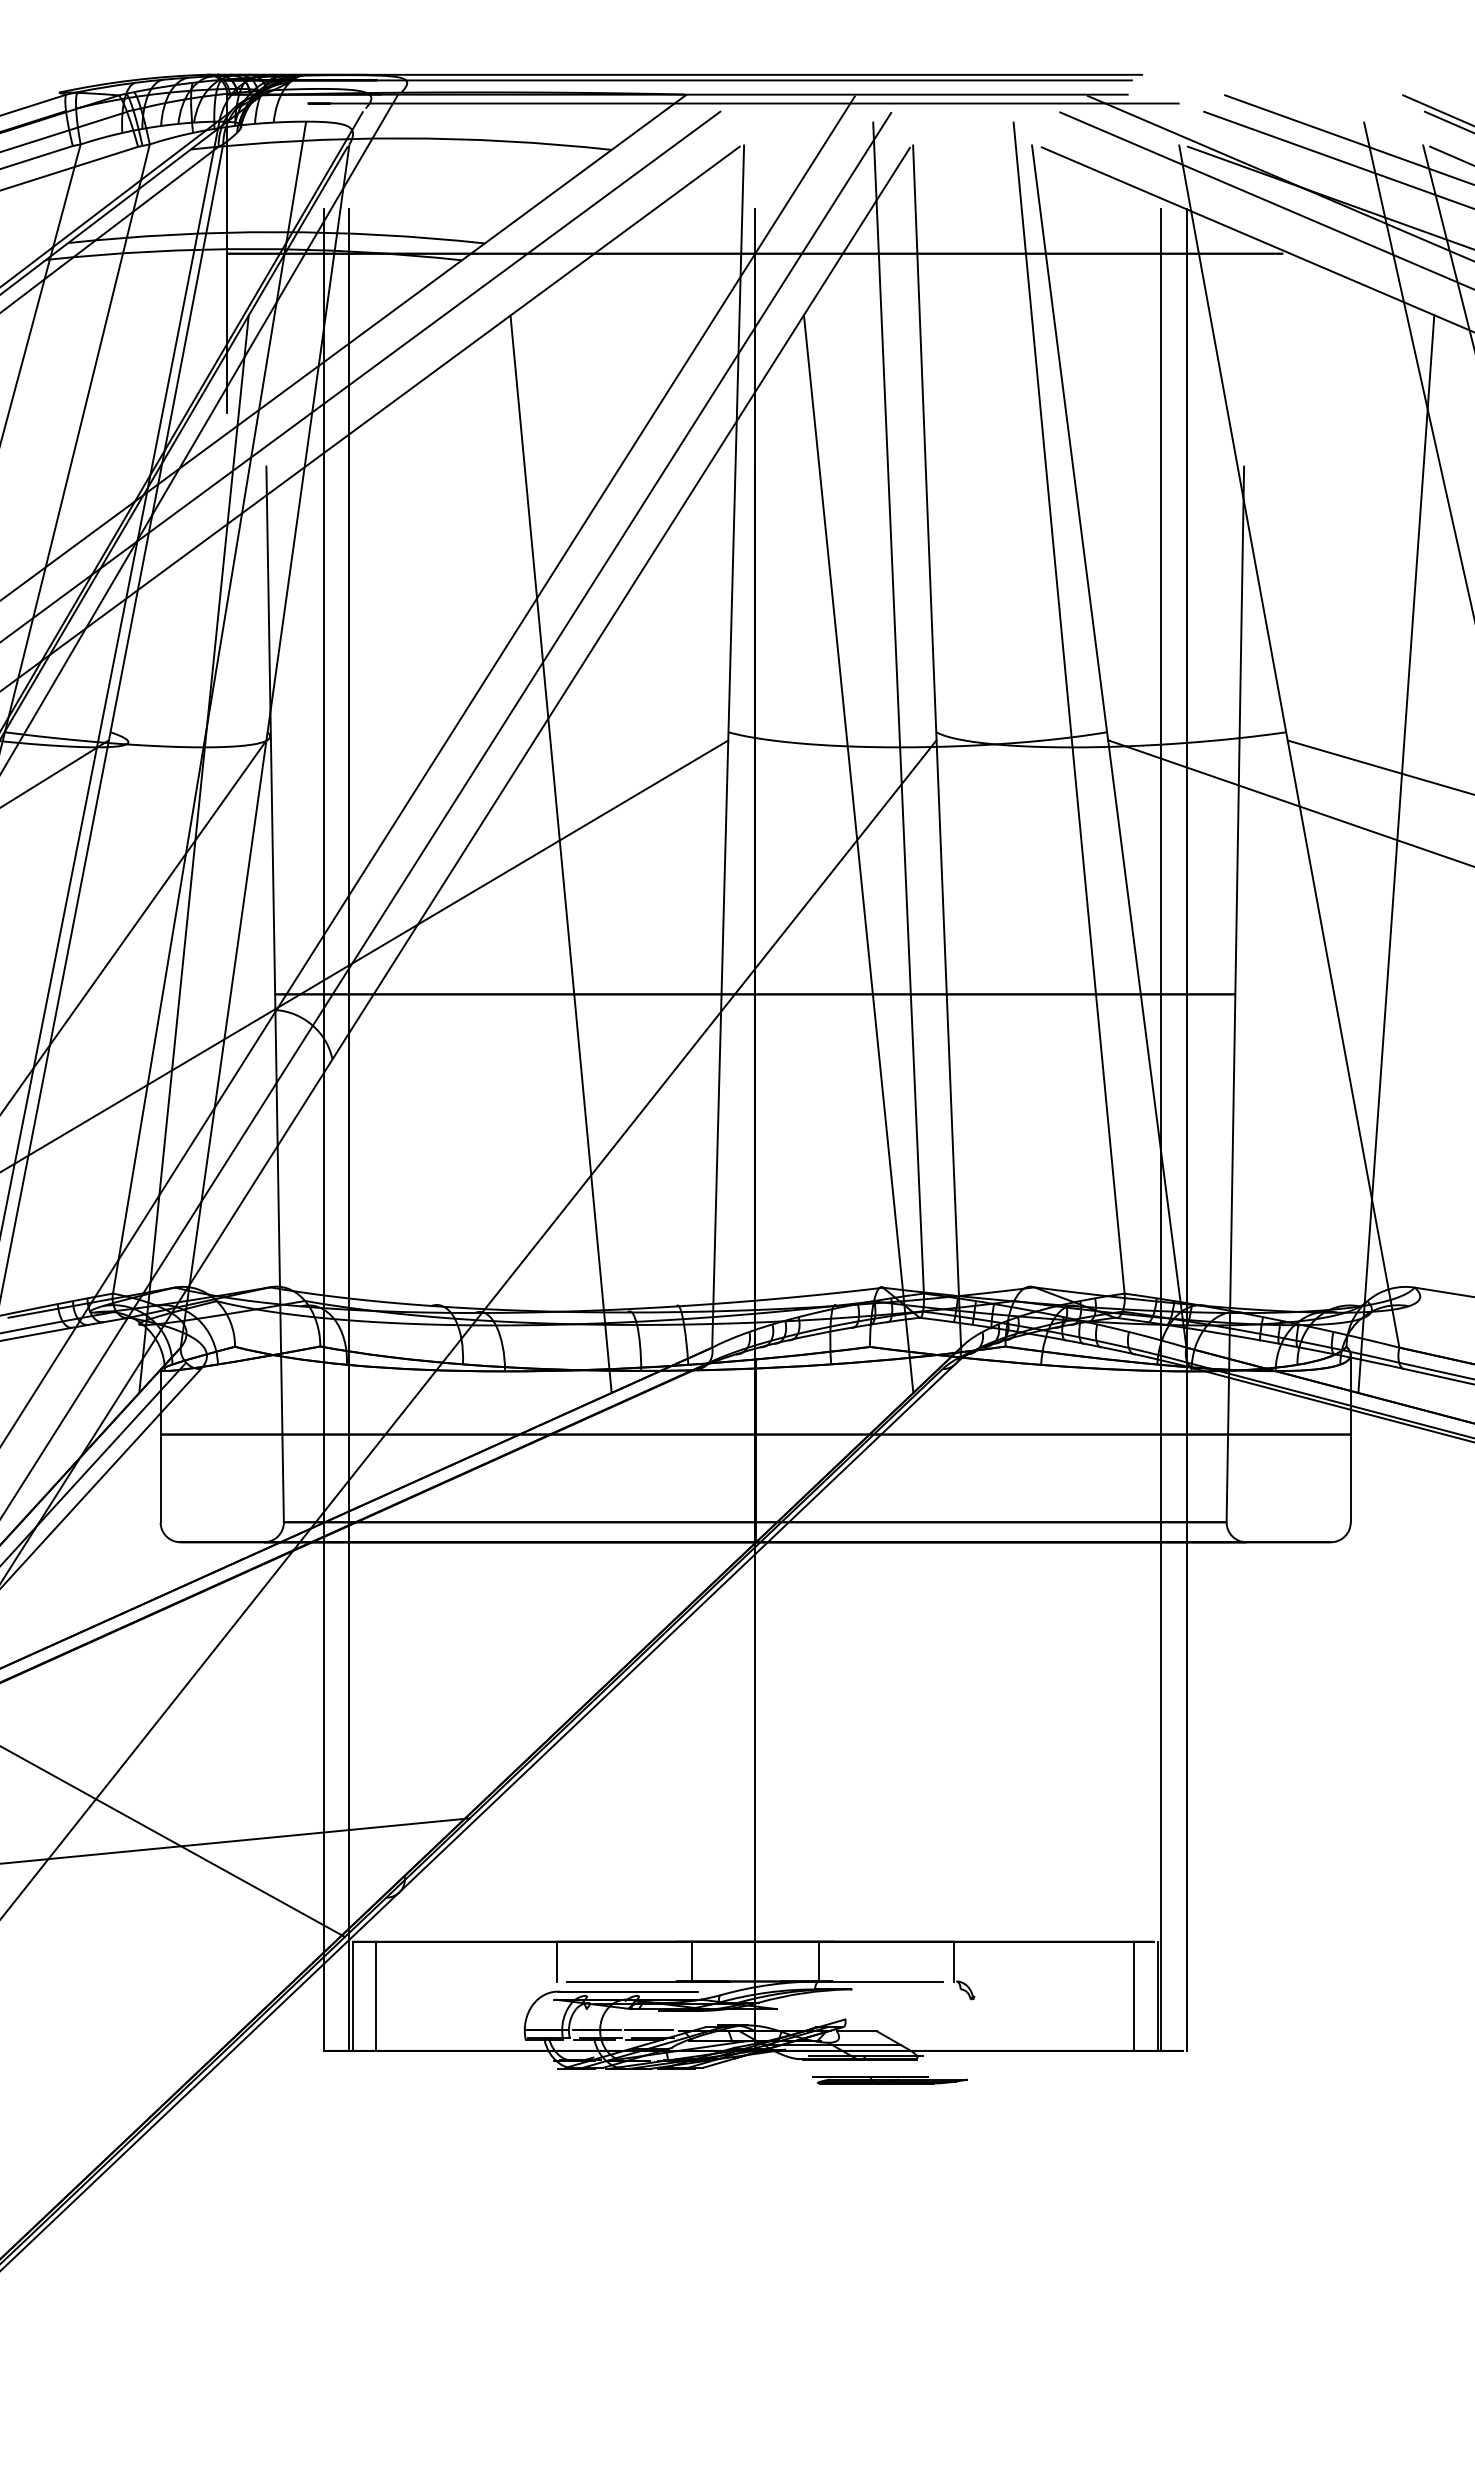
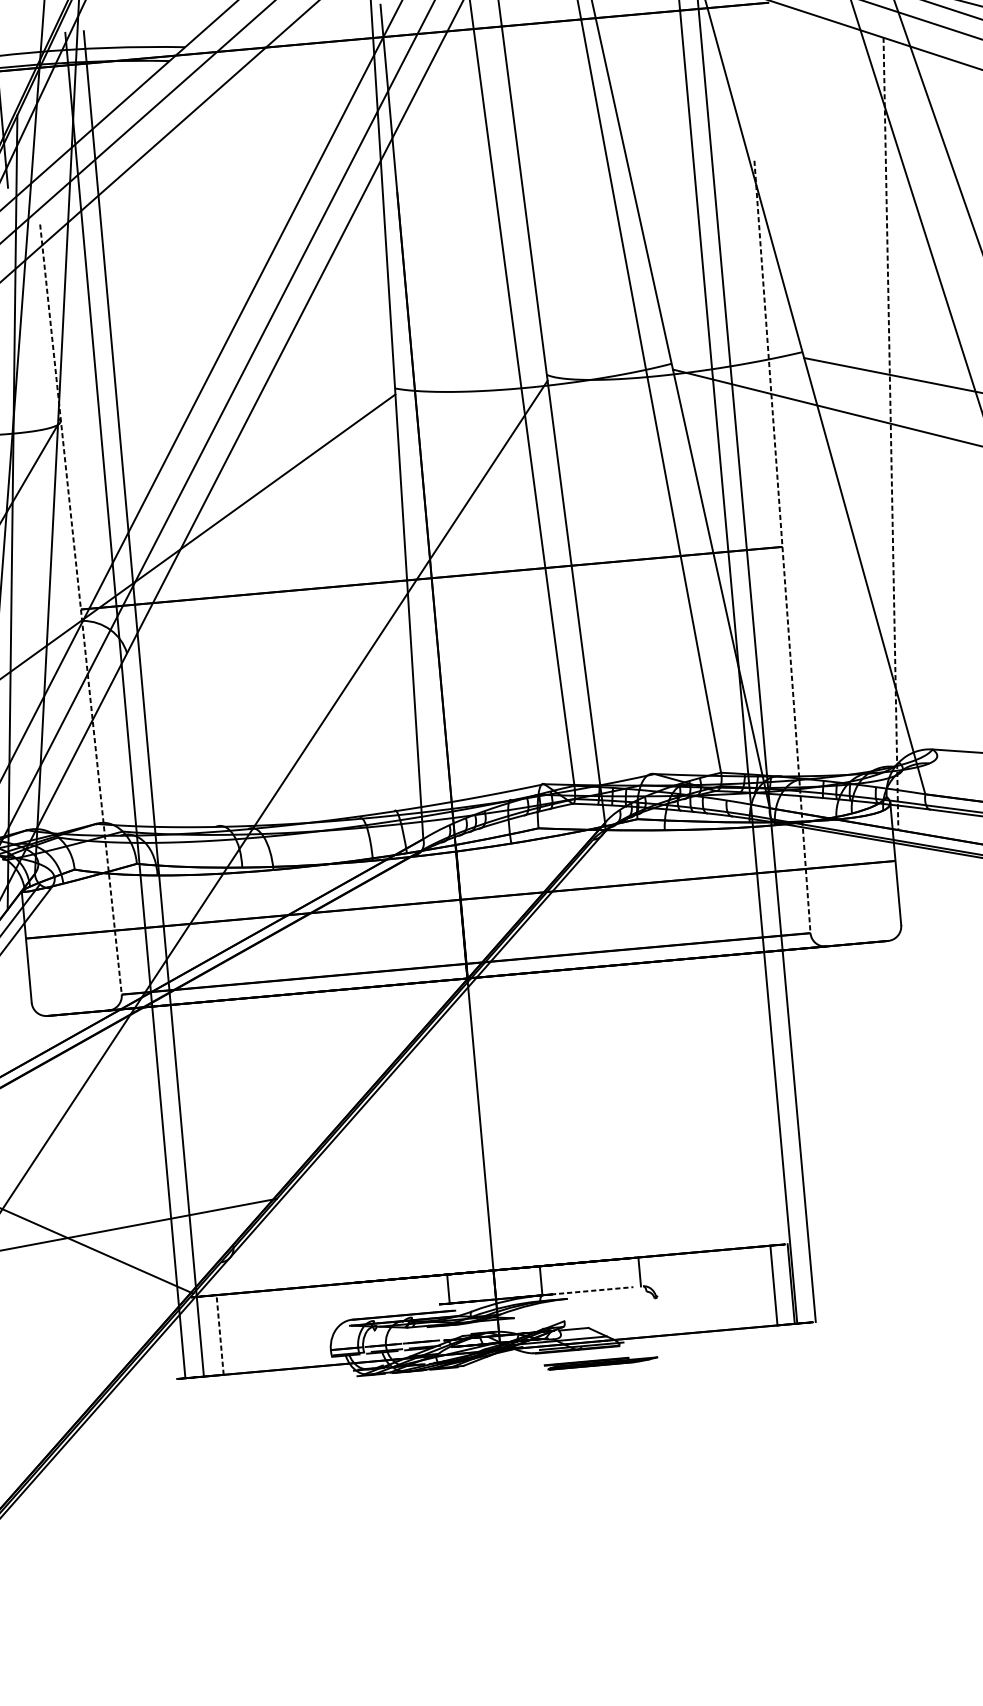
line: (560, 853) -> (280, 487), removed
line: (858, 853) -> (497, 468), removed
line: (1396, 854) -> (891, 434), solid -> dashed
line: (275, 994) -> (81, 609), solid -> dashed
line: (1235, 994) -> (782, 546), solid -> dashed
line: (556, 1961) -> (349, 1297), removed
line: (623, 1981) -> (399, 1308), removed
line: (887, 1981) -> (592, 1290), solid -> dashed
line: (352, 1995) -> (202, 1335), removed
line: (376, 1996) -> (220, 1335), solid -> dashed

